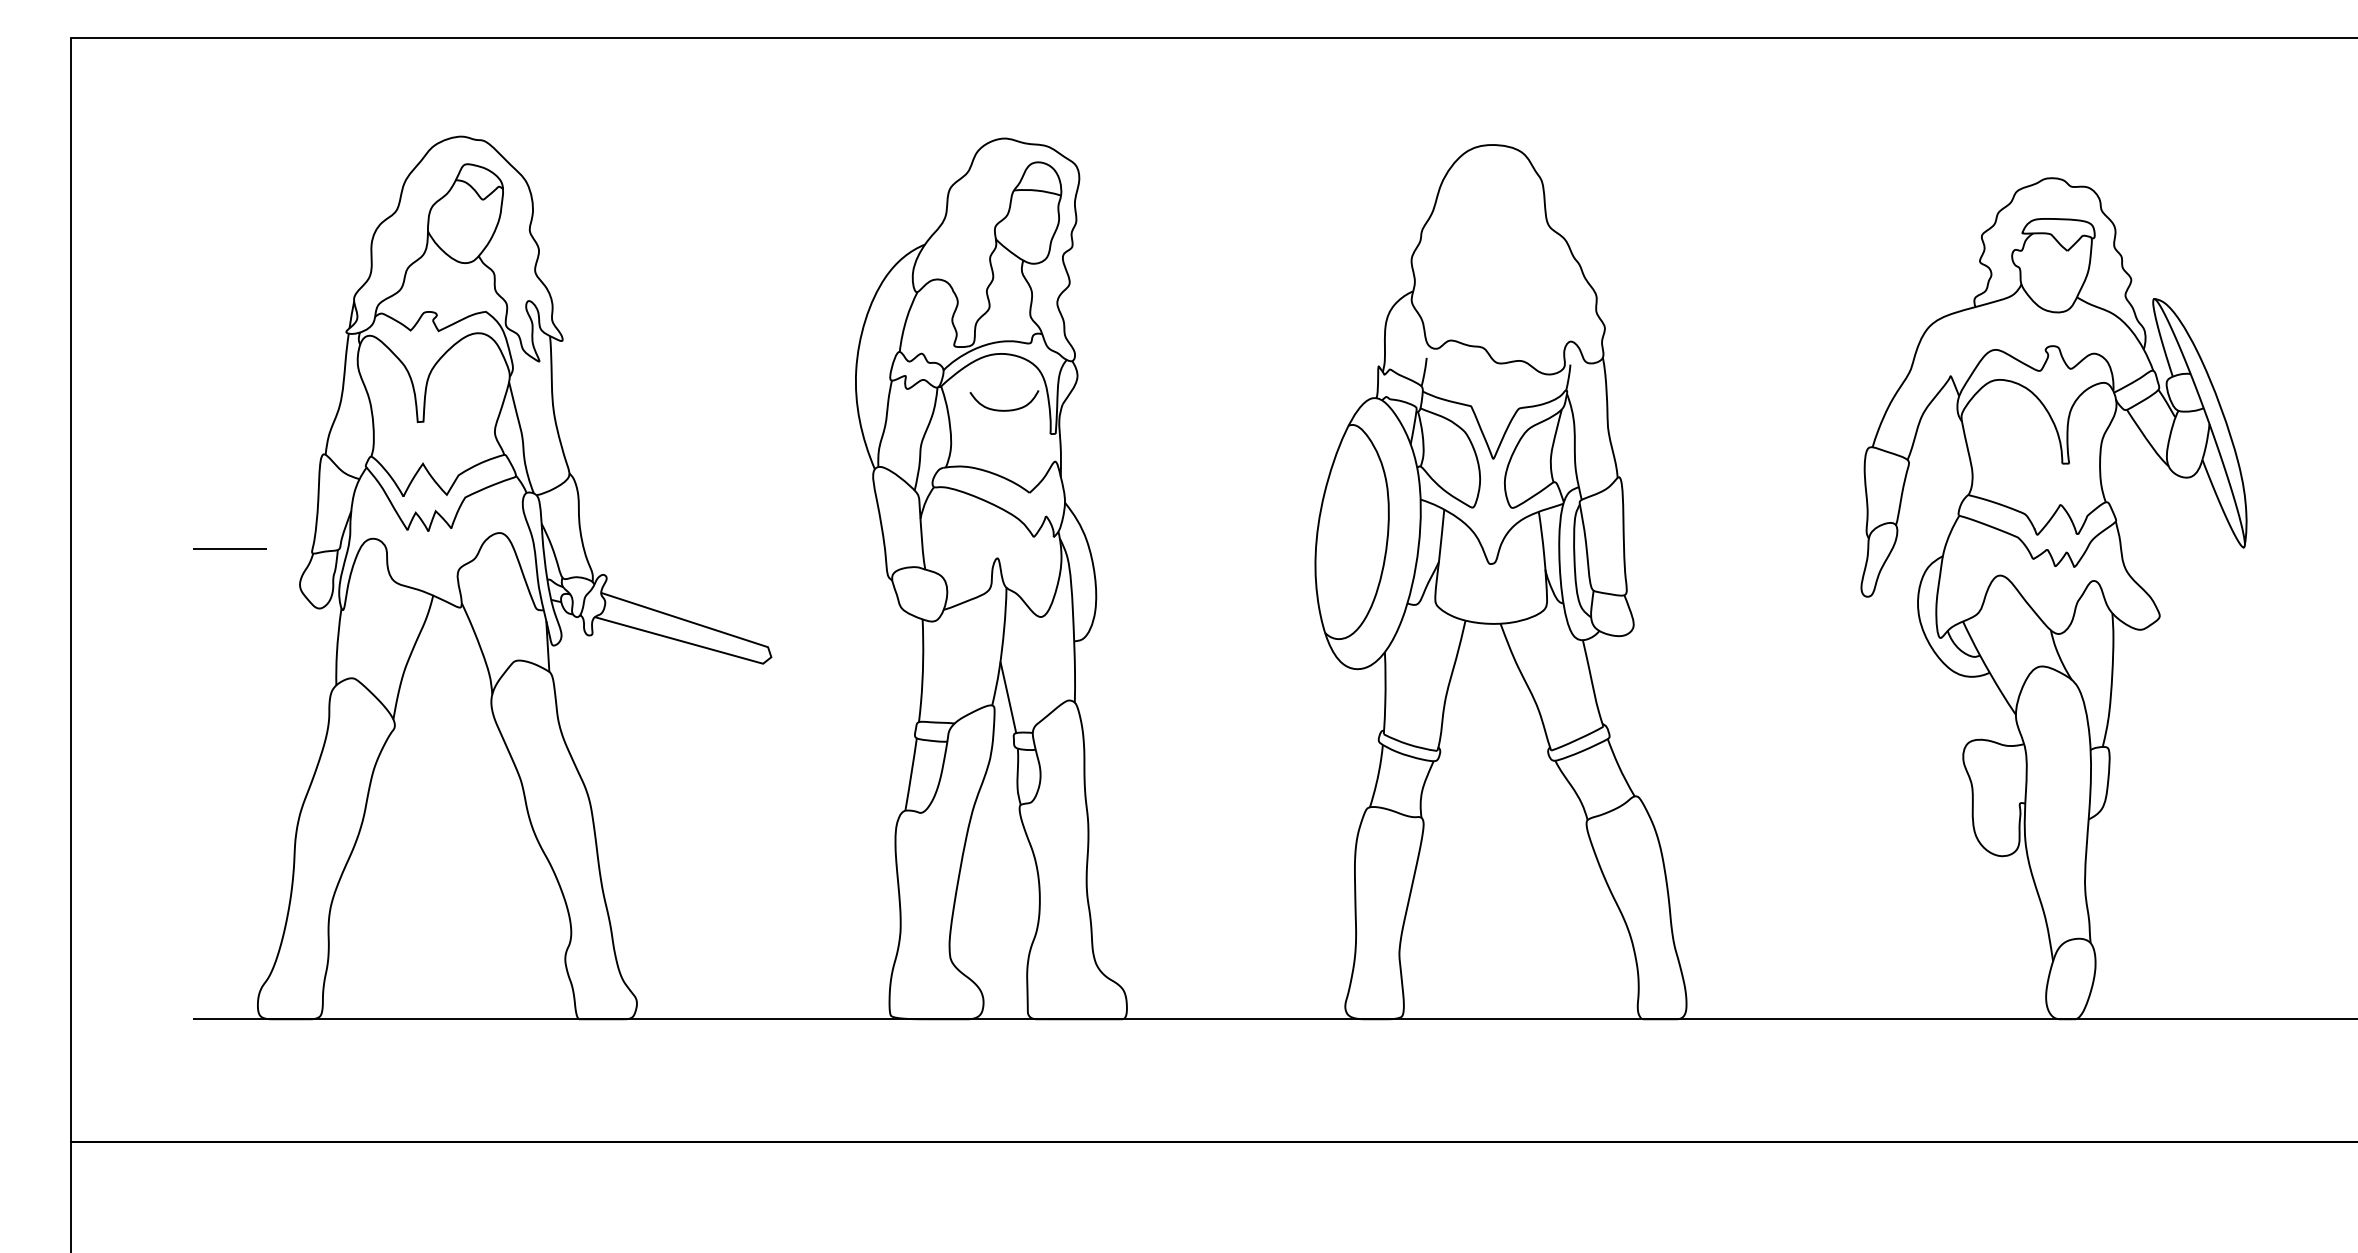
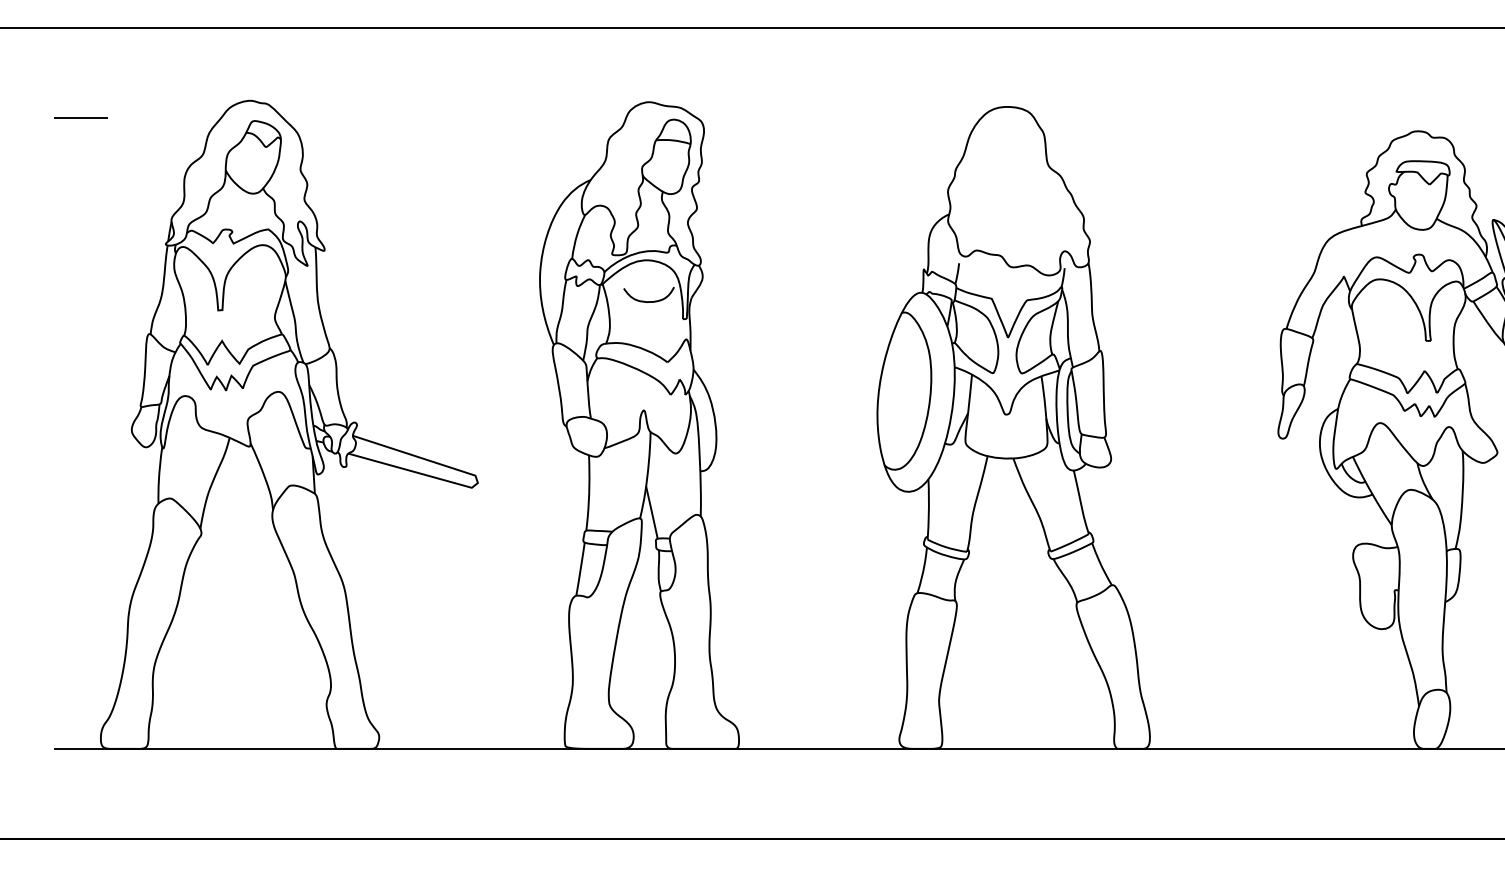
line: (229, 548) -> (80, 117), moved

